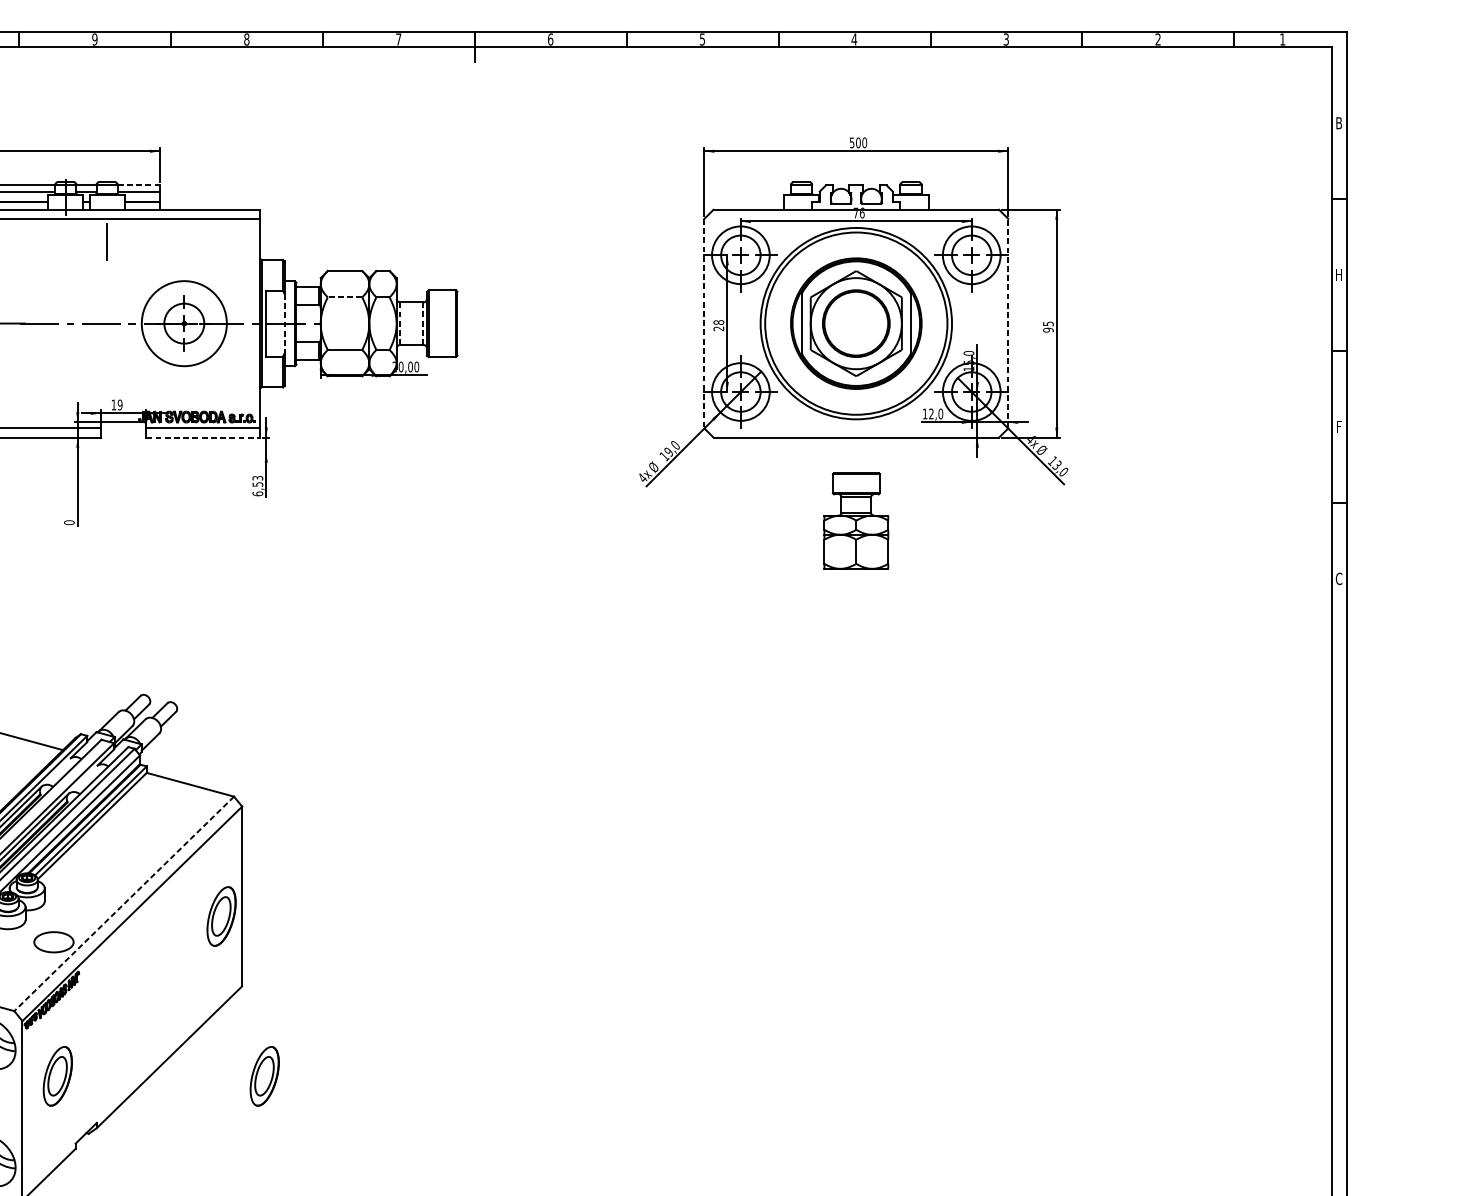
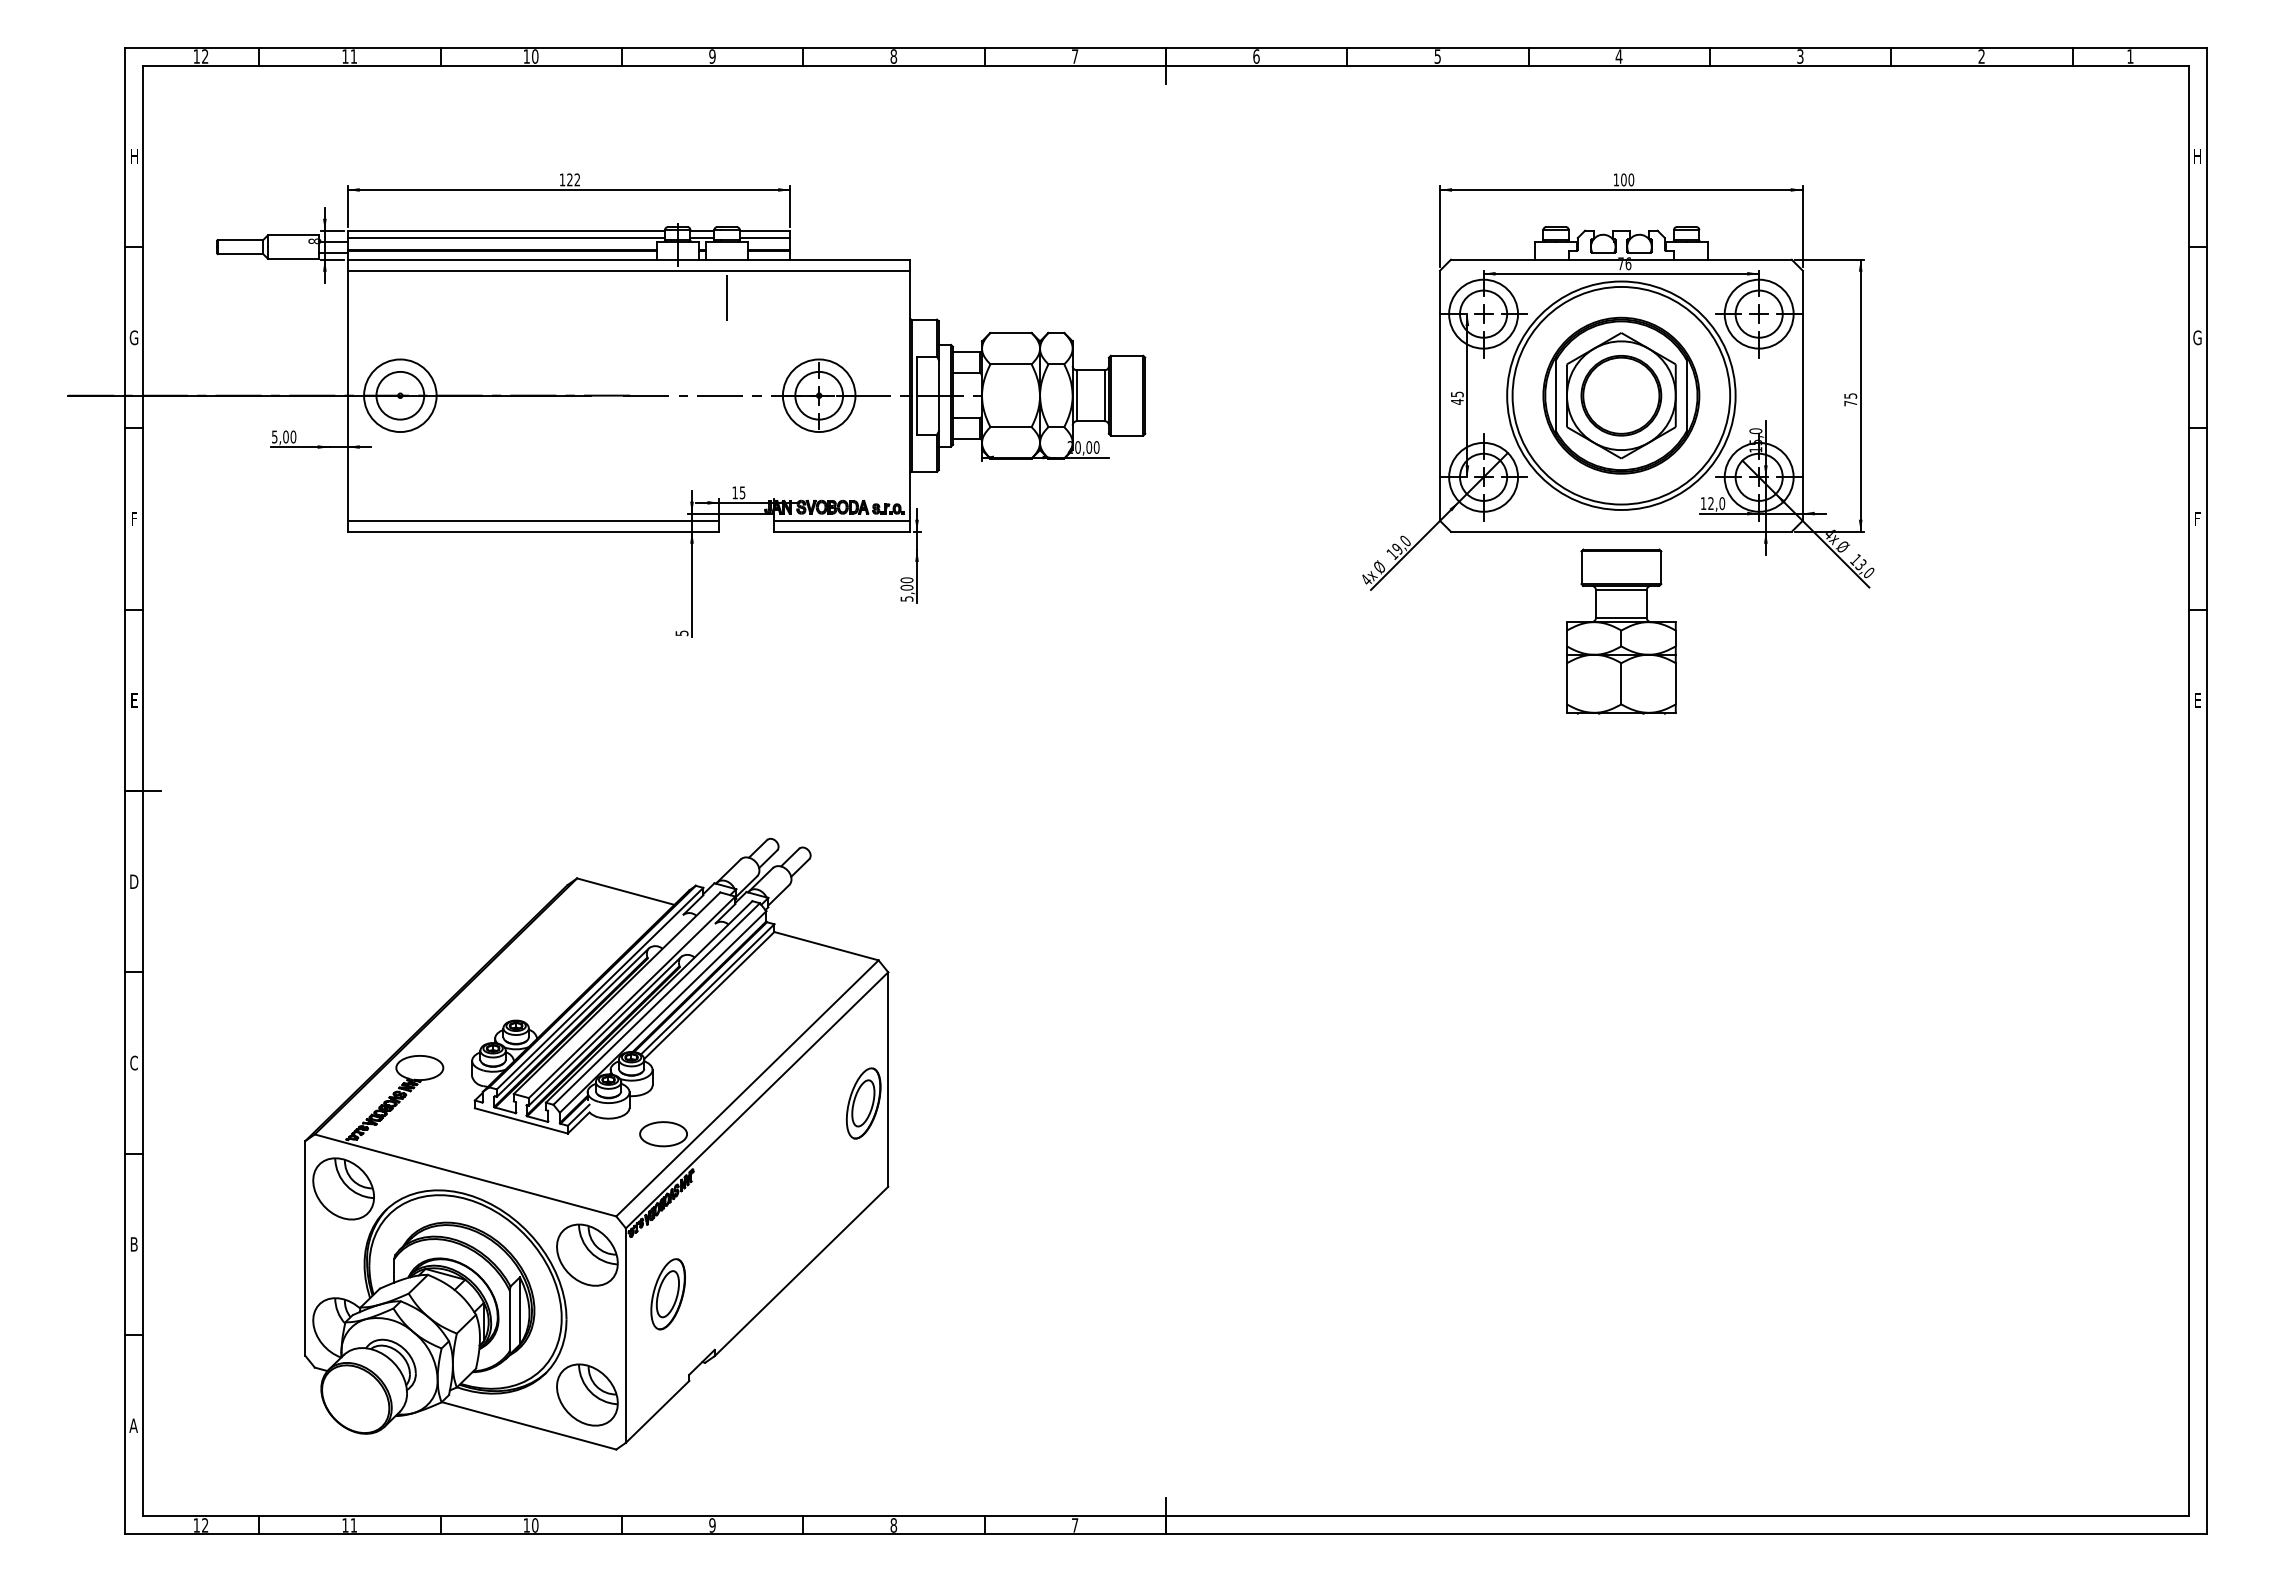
text: (1338, 123) -> (2197, 156), B -> H
text: (852, 142) -> (1616, 179), 500 -> 100
line: (139, 185) -> (765, 230), dashed -> solid
text: (1338, 274) -> (2197, 337), H -> G
line: (345, 297) -> (1011, 364), dashed -> solid
circle: (183, 323) -> (818, 395), size x0.71
line: (284, 323) -> (938, 395), dashed -> solid
line: (423, 323) -> (1104, 395), dashed -> solid
line: (1008, 323) -> (1802, 395), dashed -> solid
line: (400, 324) -> (1077, 396), dashed -> solid
line: (704, 324) -> (1440, 396), dashed -> solid
text: (718, 325) -> (1456, 397), 28 -> 45
text: (1048, 330) -> (1850, 403), 95 -> 75
text: (120, 404) -> (742, 492), 19 -> 15
line: (203, 437) -> (841, 531), dashed -> solid
text: (257, 485) -> (906, 589), 6,53 -> 5,00
part: (856, 521) -> (1621, 631), size x1.43
text: (68, 522) -> (681, 633), 0 -> 5
text: (1338, 578) -> (2197, 700), C -> E
line: (124, 903) -> (747, 1088), dashed -> solid
part: (264, 1076) -> (914, 1294), removed

